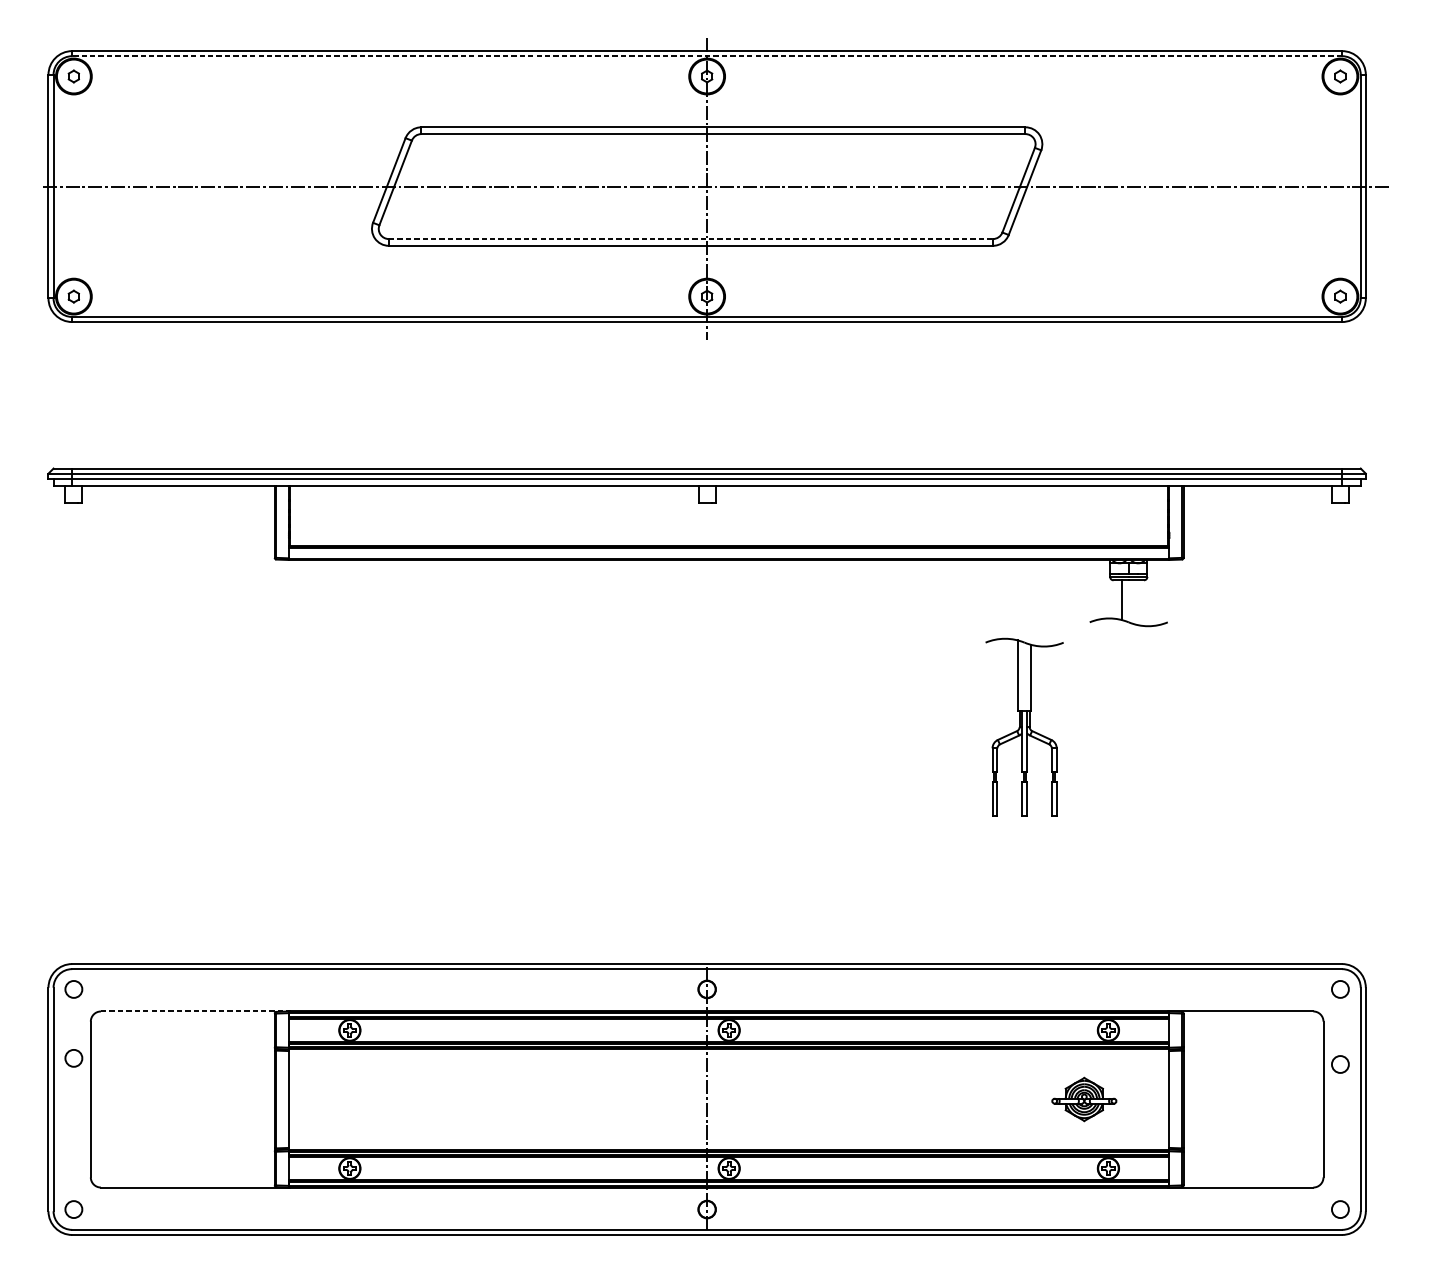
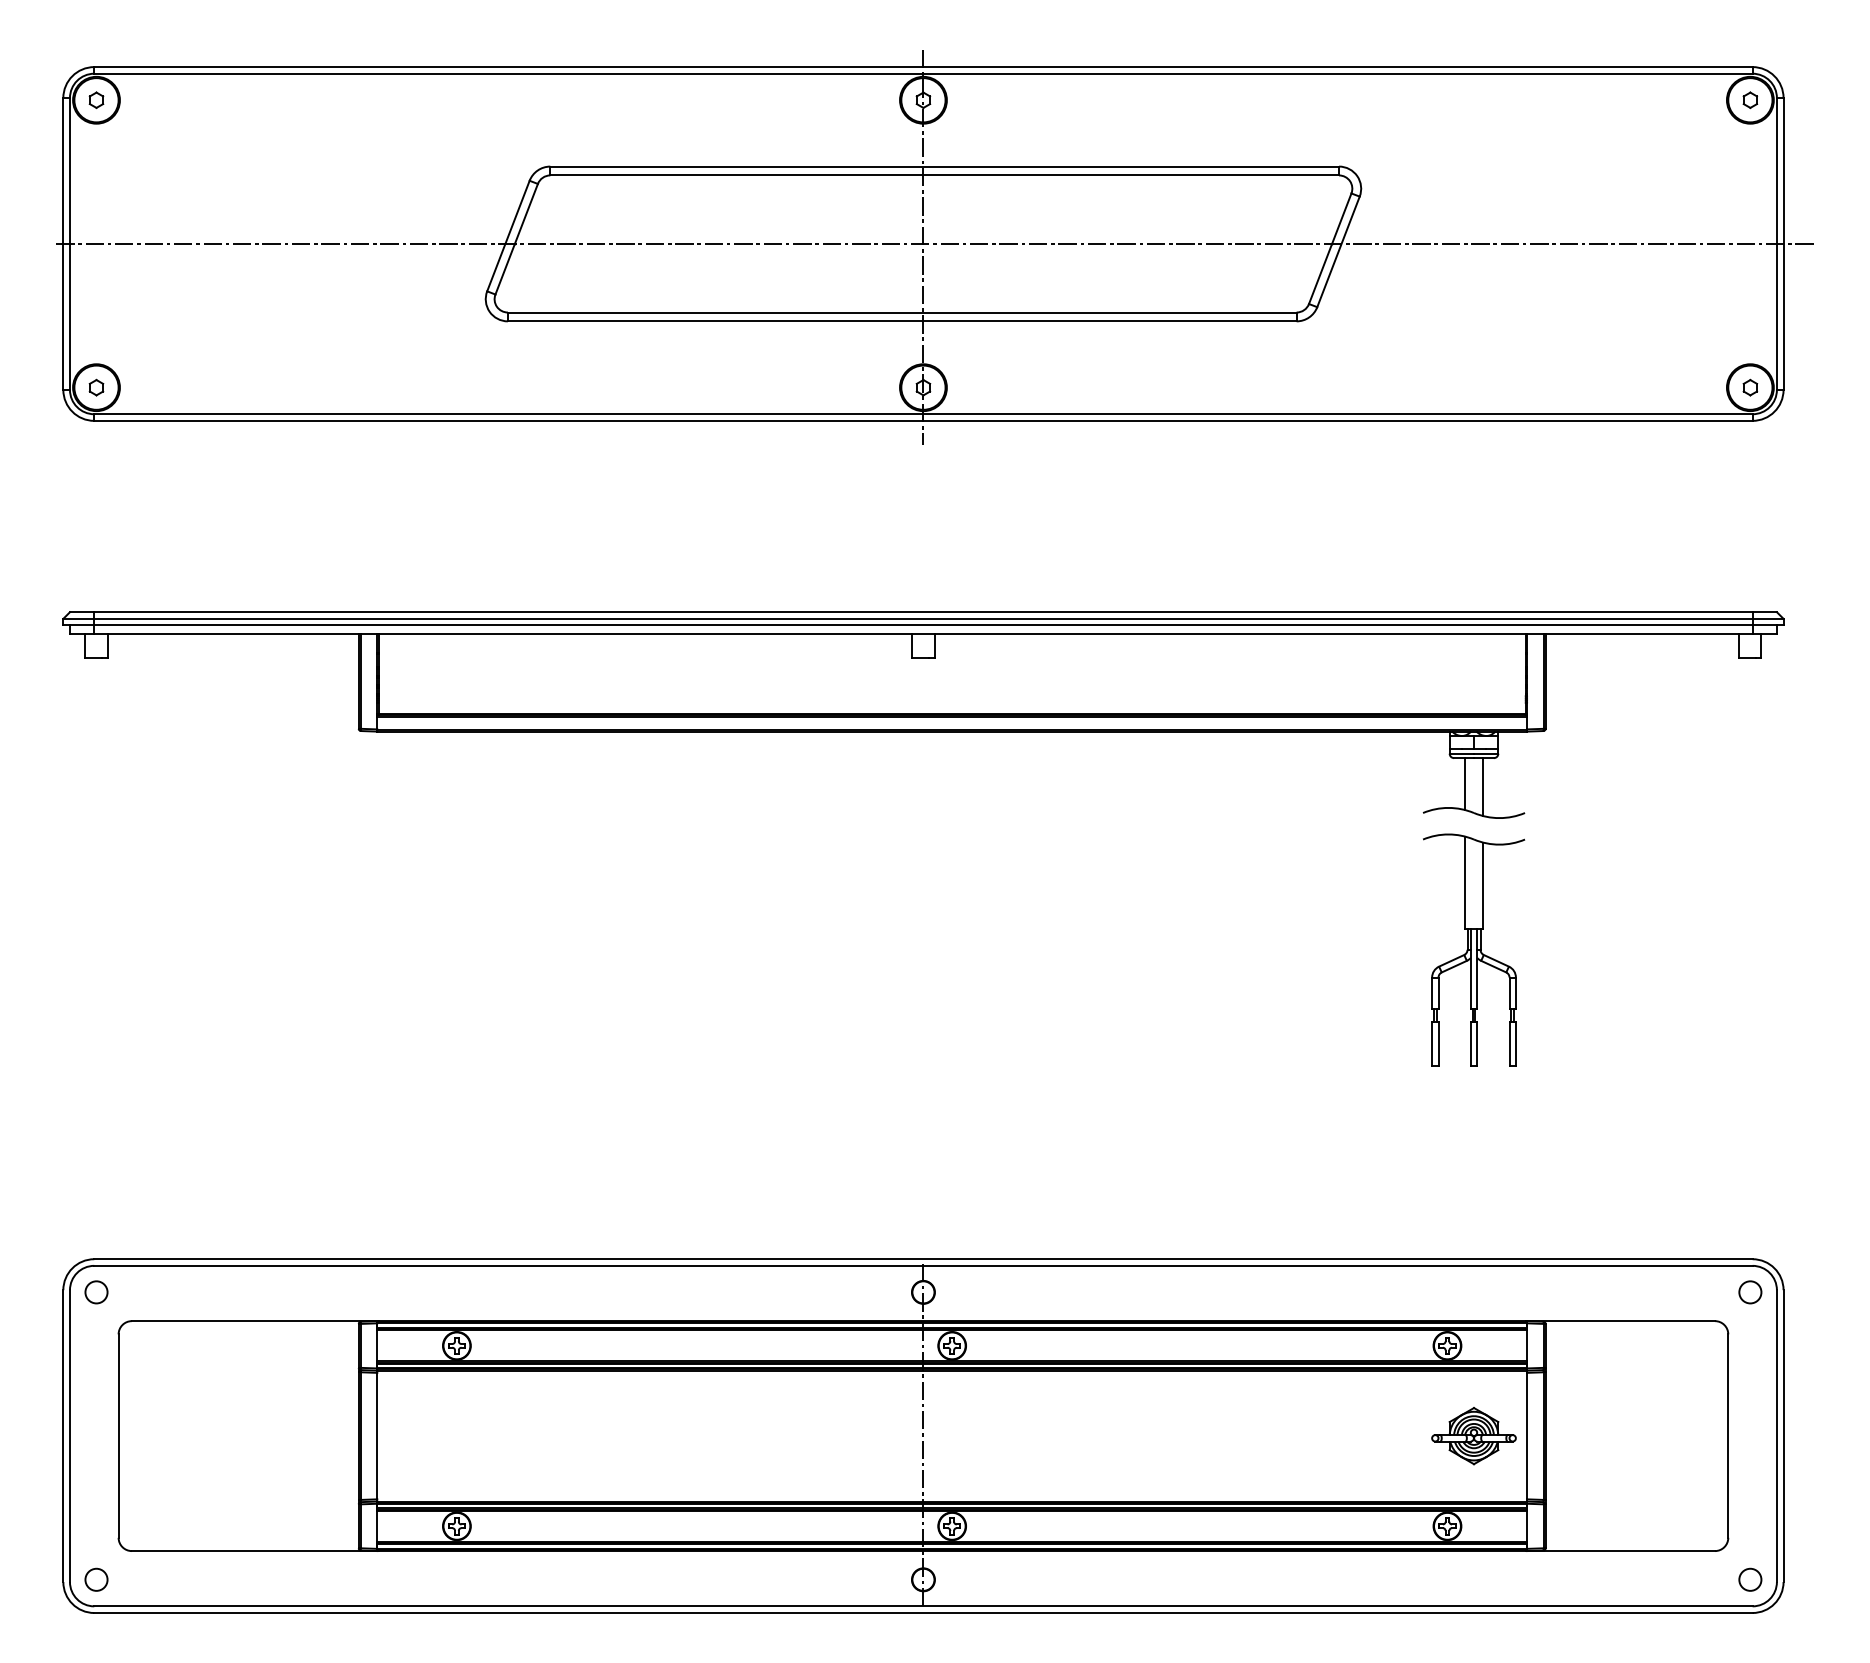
line: (706, 56) -> (922, 73), dashed -> solid
line: (691, 239) -> (902, 312), dashed -> solid
line: (1135, 602) -> (1482, 786), added
part: (1025, 726) -> (1474, 949), moved
line: (195, 1011) -> (255, 1321), dashed -> solid
circle: (73, 1058) -> (96, 1382), removed
circle: (1340, 1064) -> (1750, 1390), removed
part: (1083, 1099) -> (1473, 1436), moved

